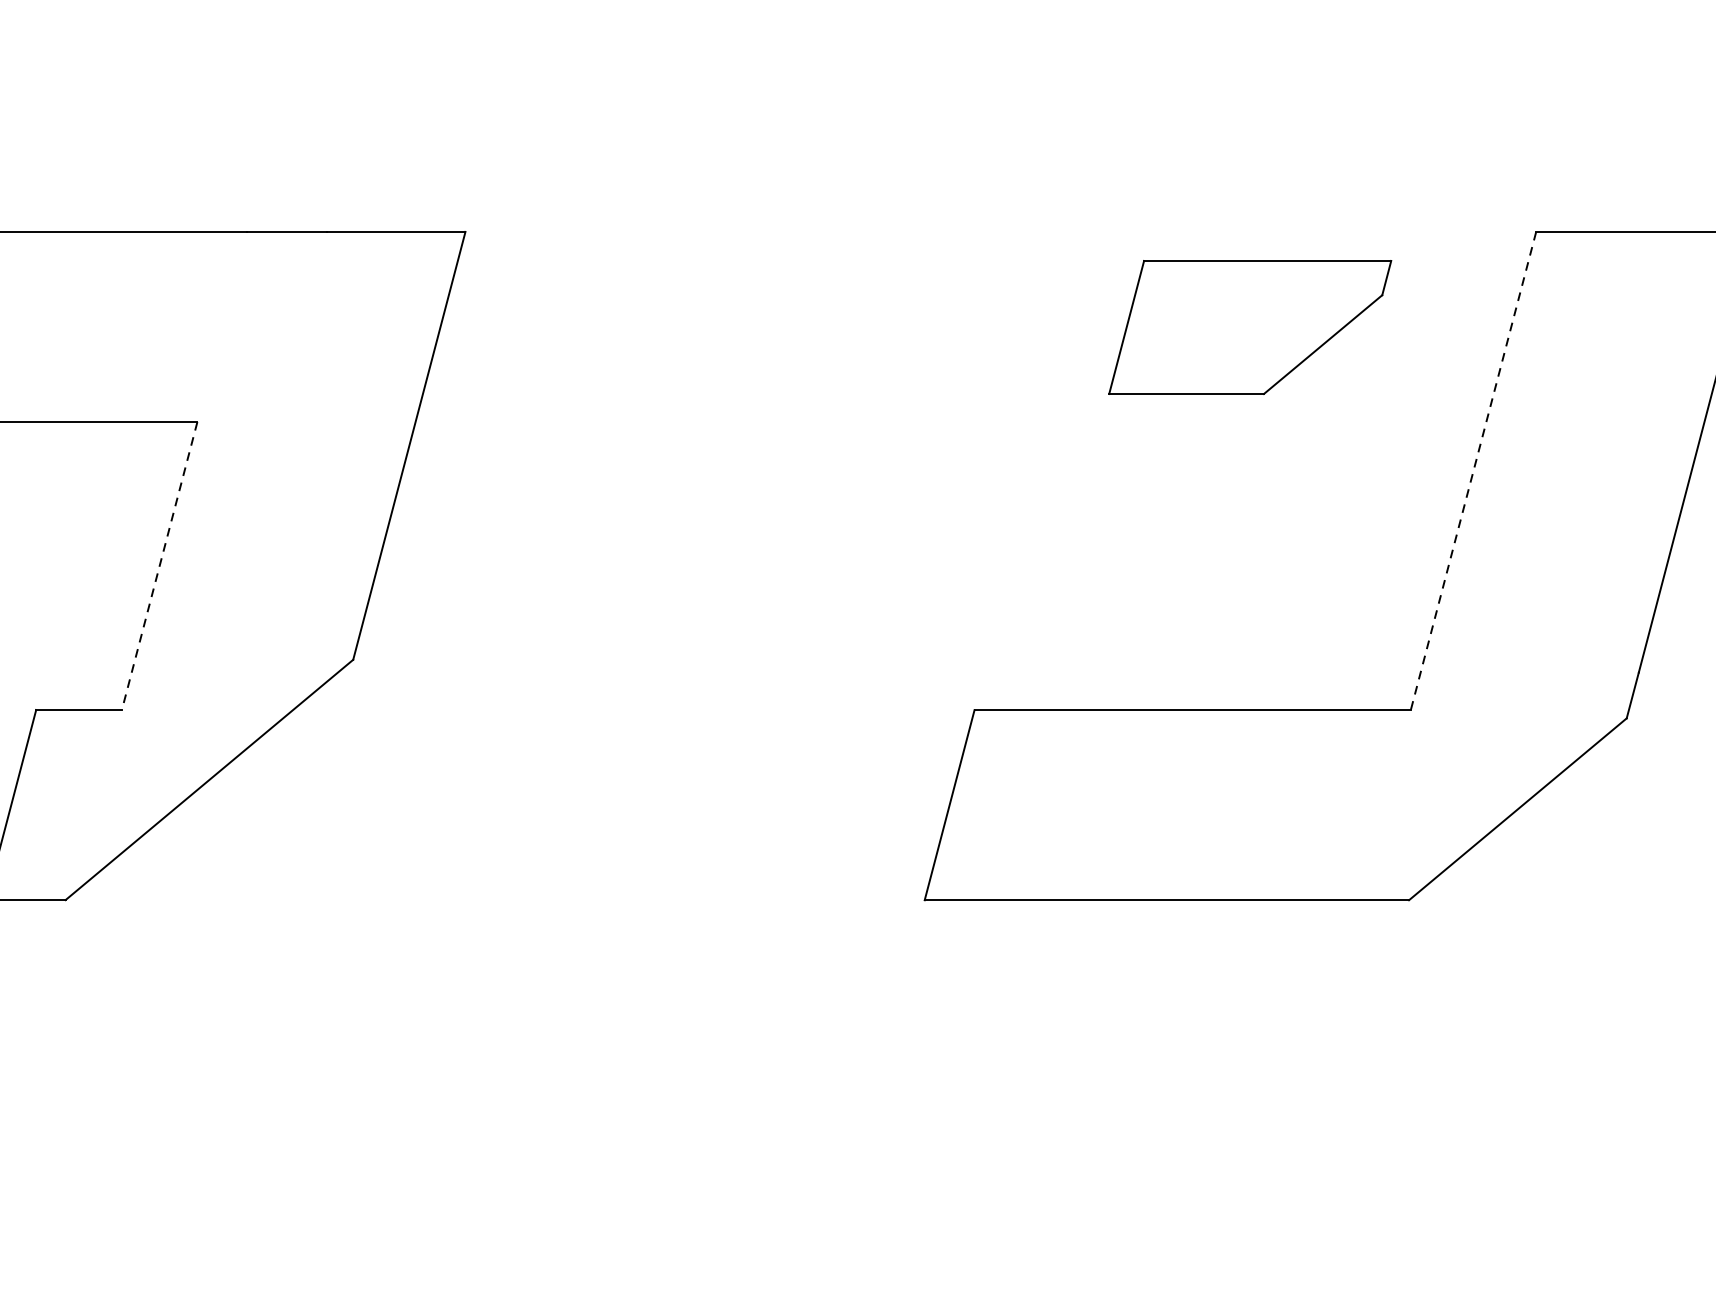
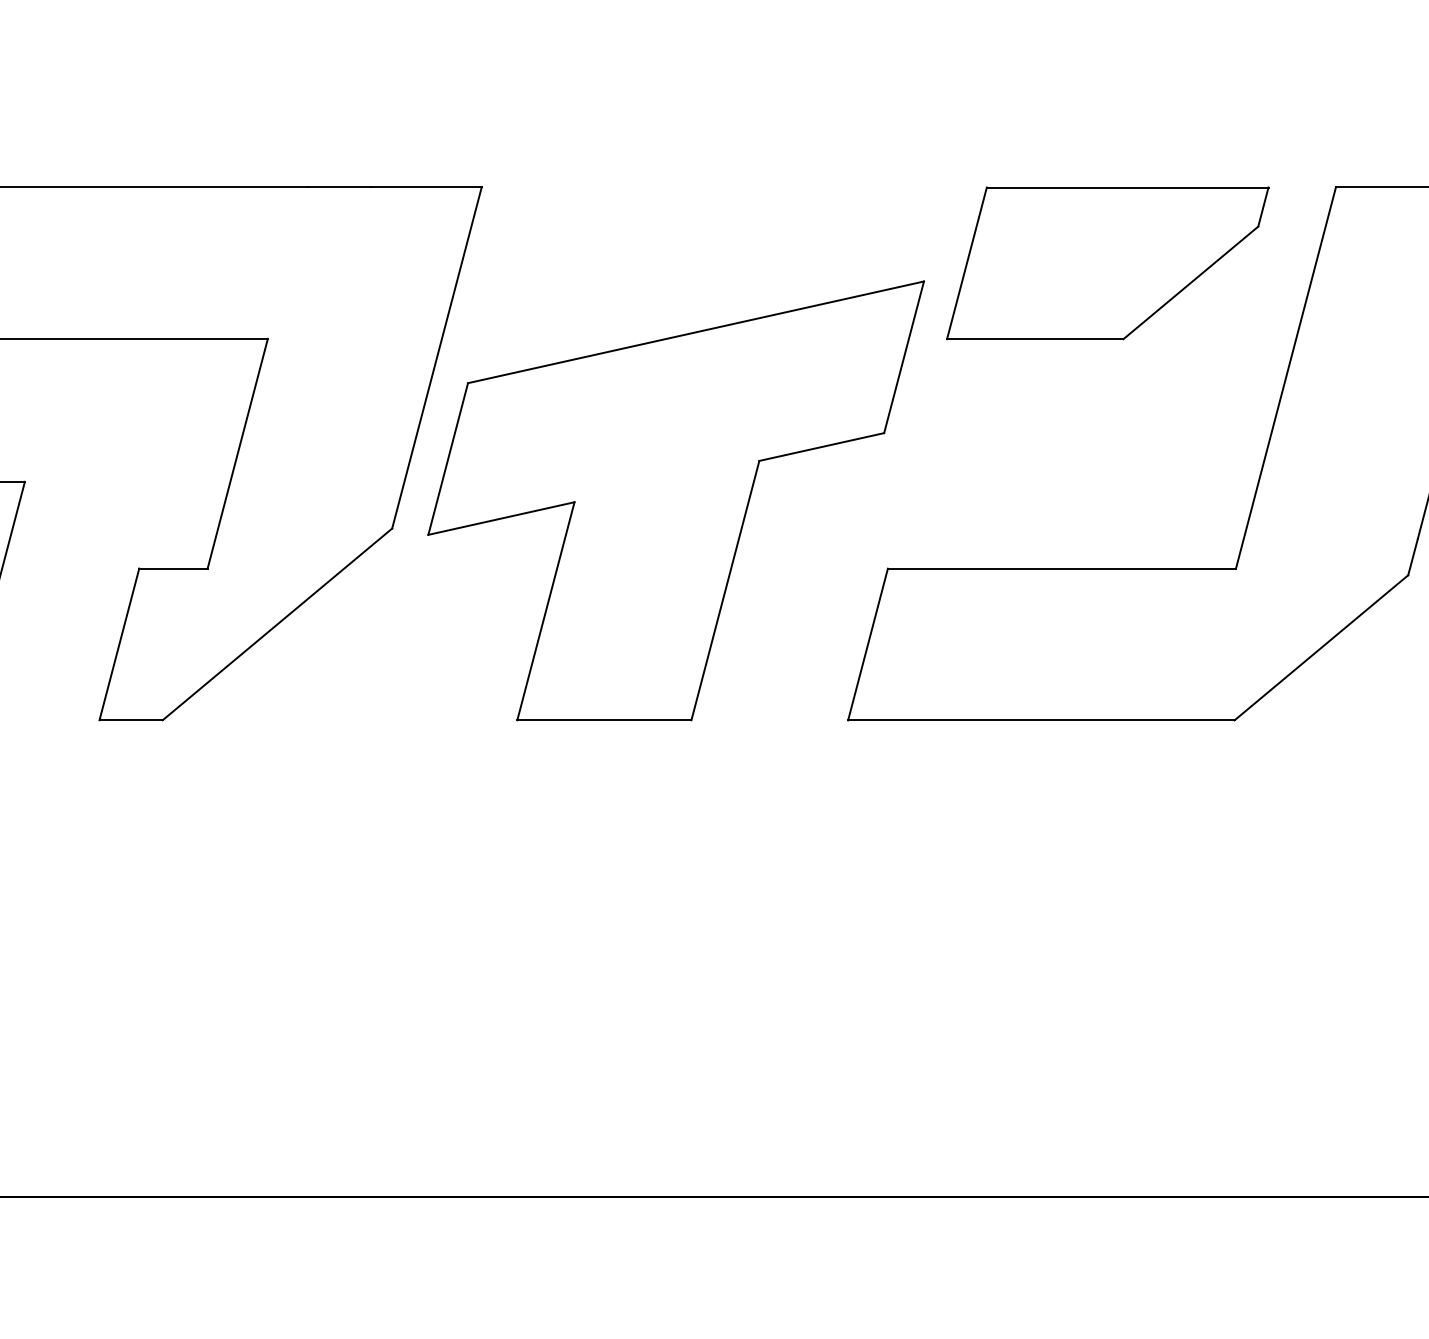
part: (1249, 327) -> (1107, 263), size x1.43
line: (1472, 471) -> (1285, 378), dashed -> solid
line: (159, 565) -> (237, 453), dashed -> solid
part: (708, 624) -> (675, 500), added

